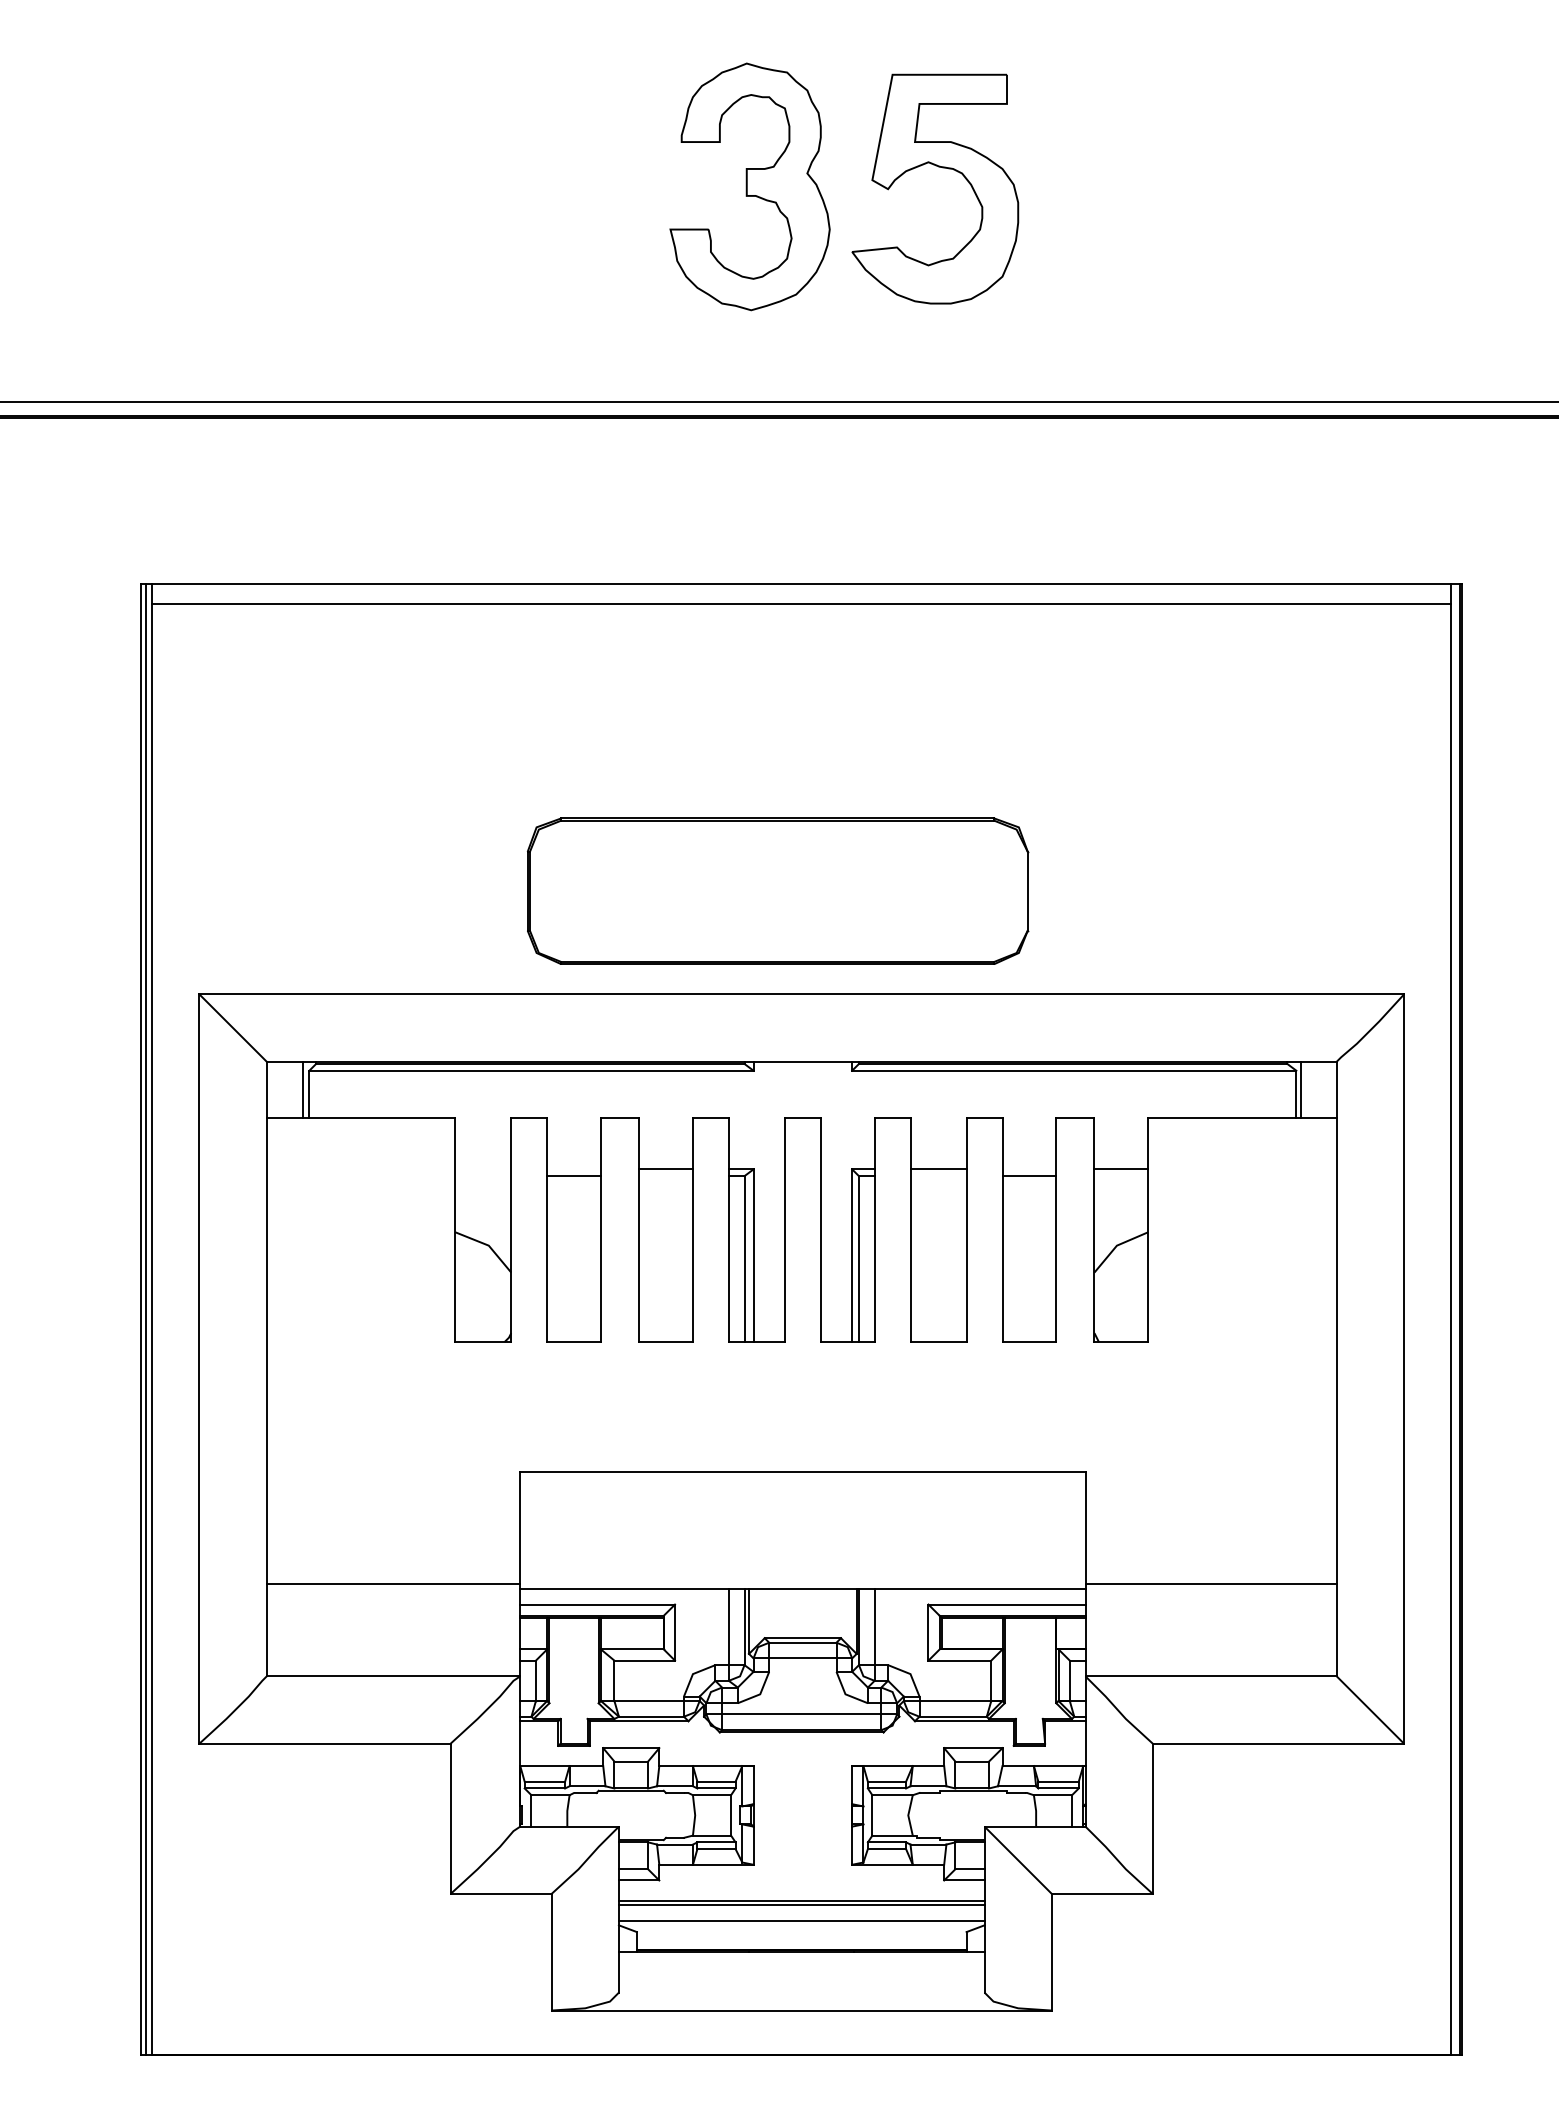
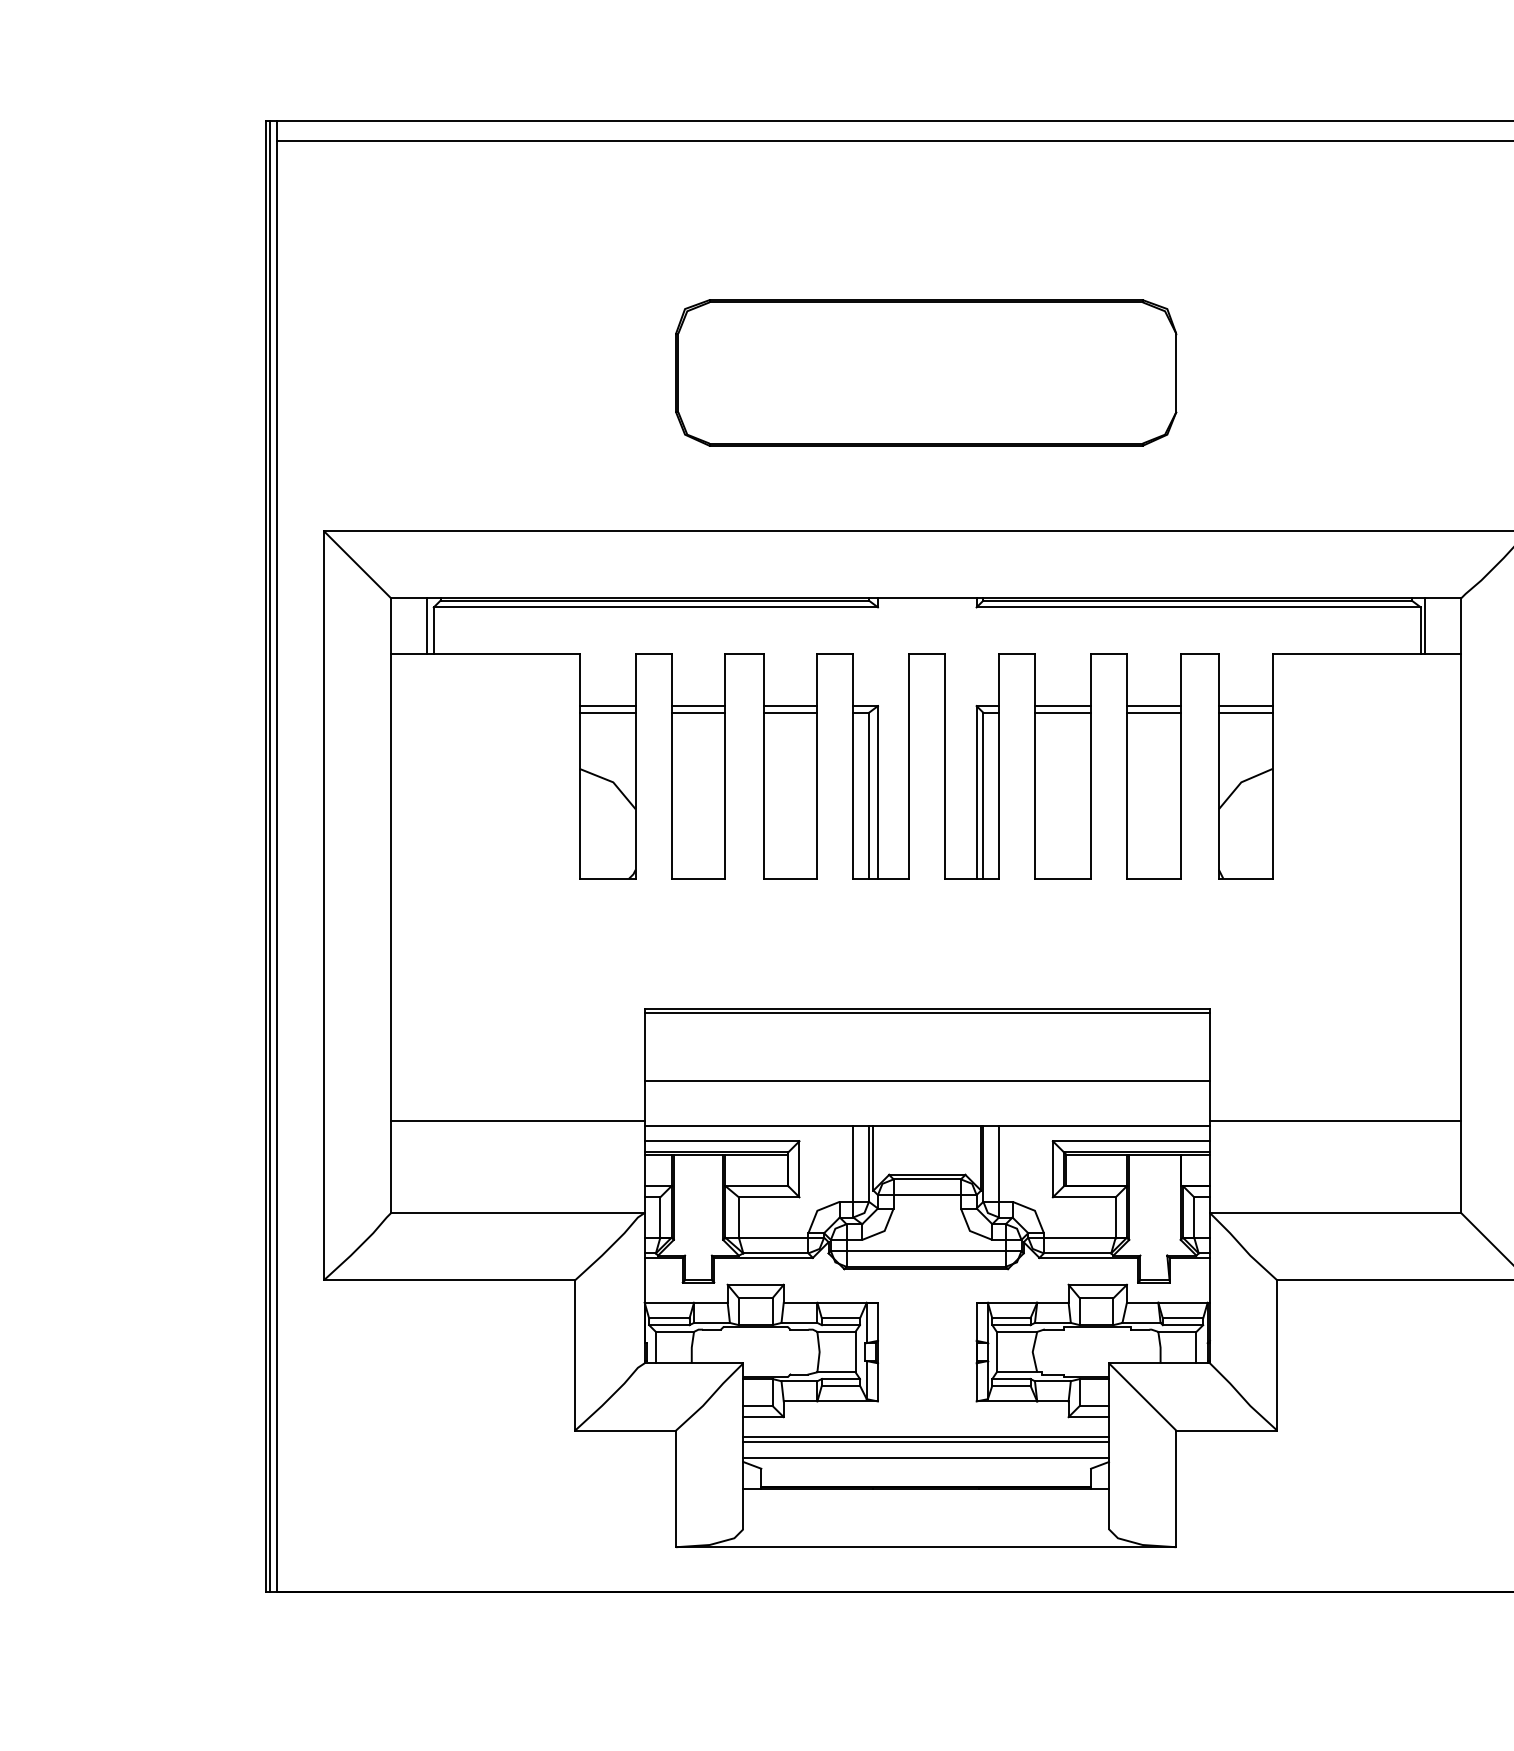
part: (778, 890) -> (926, 372), moved
line: (483, 1169) -> (607, 706), added
line: (573, 1169) -> (697, 706), added
line: (1029, 1169) -> (1153, 706), added
line: (483, 1176) -> (607, 713), added
line: (665, 1176) -> (789, 713), added
line: (938, 1176) -> (1062, 713), added
line: (1121, 1176) -> (1245, 713), added
line: (802, 1476) -> (926, 1013), added
line: (802, 1544) -> (926, 1081), added

